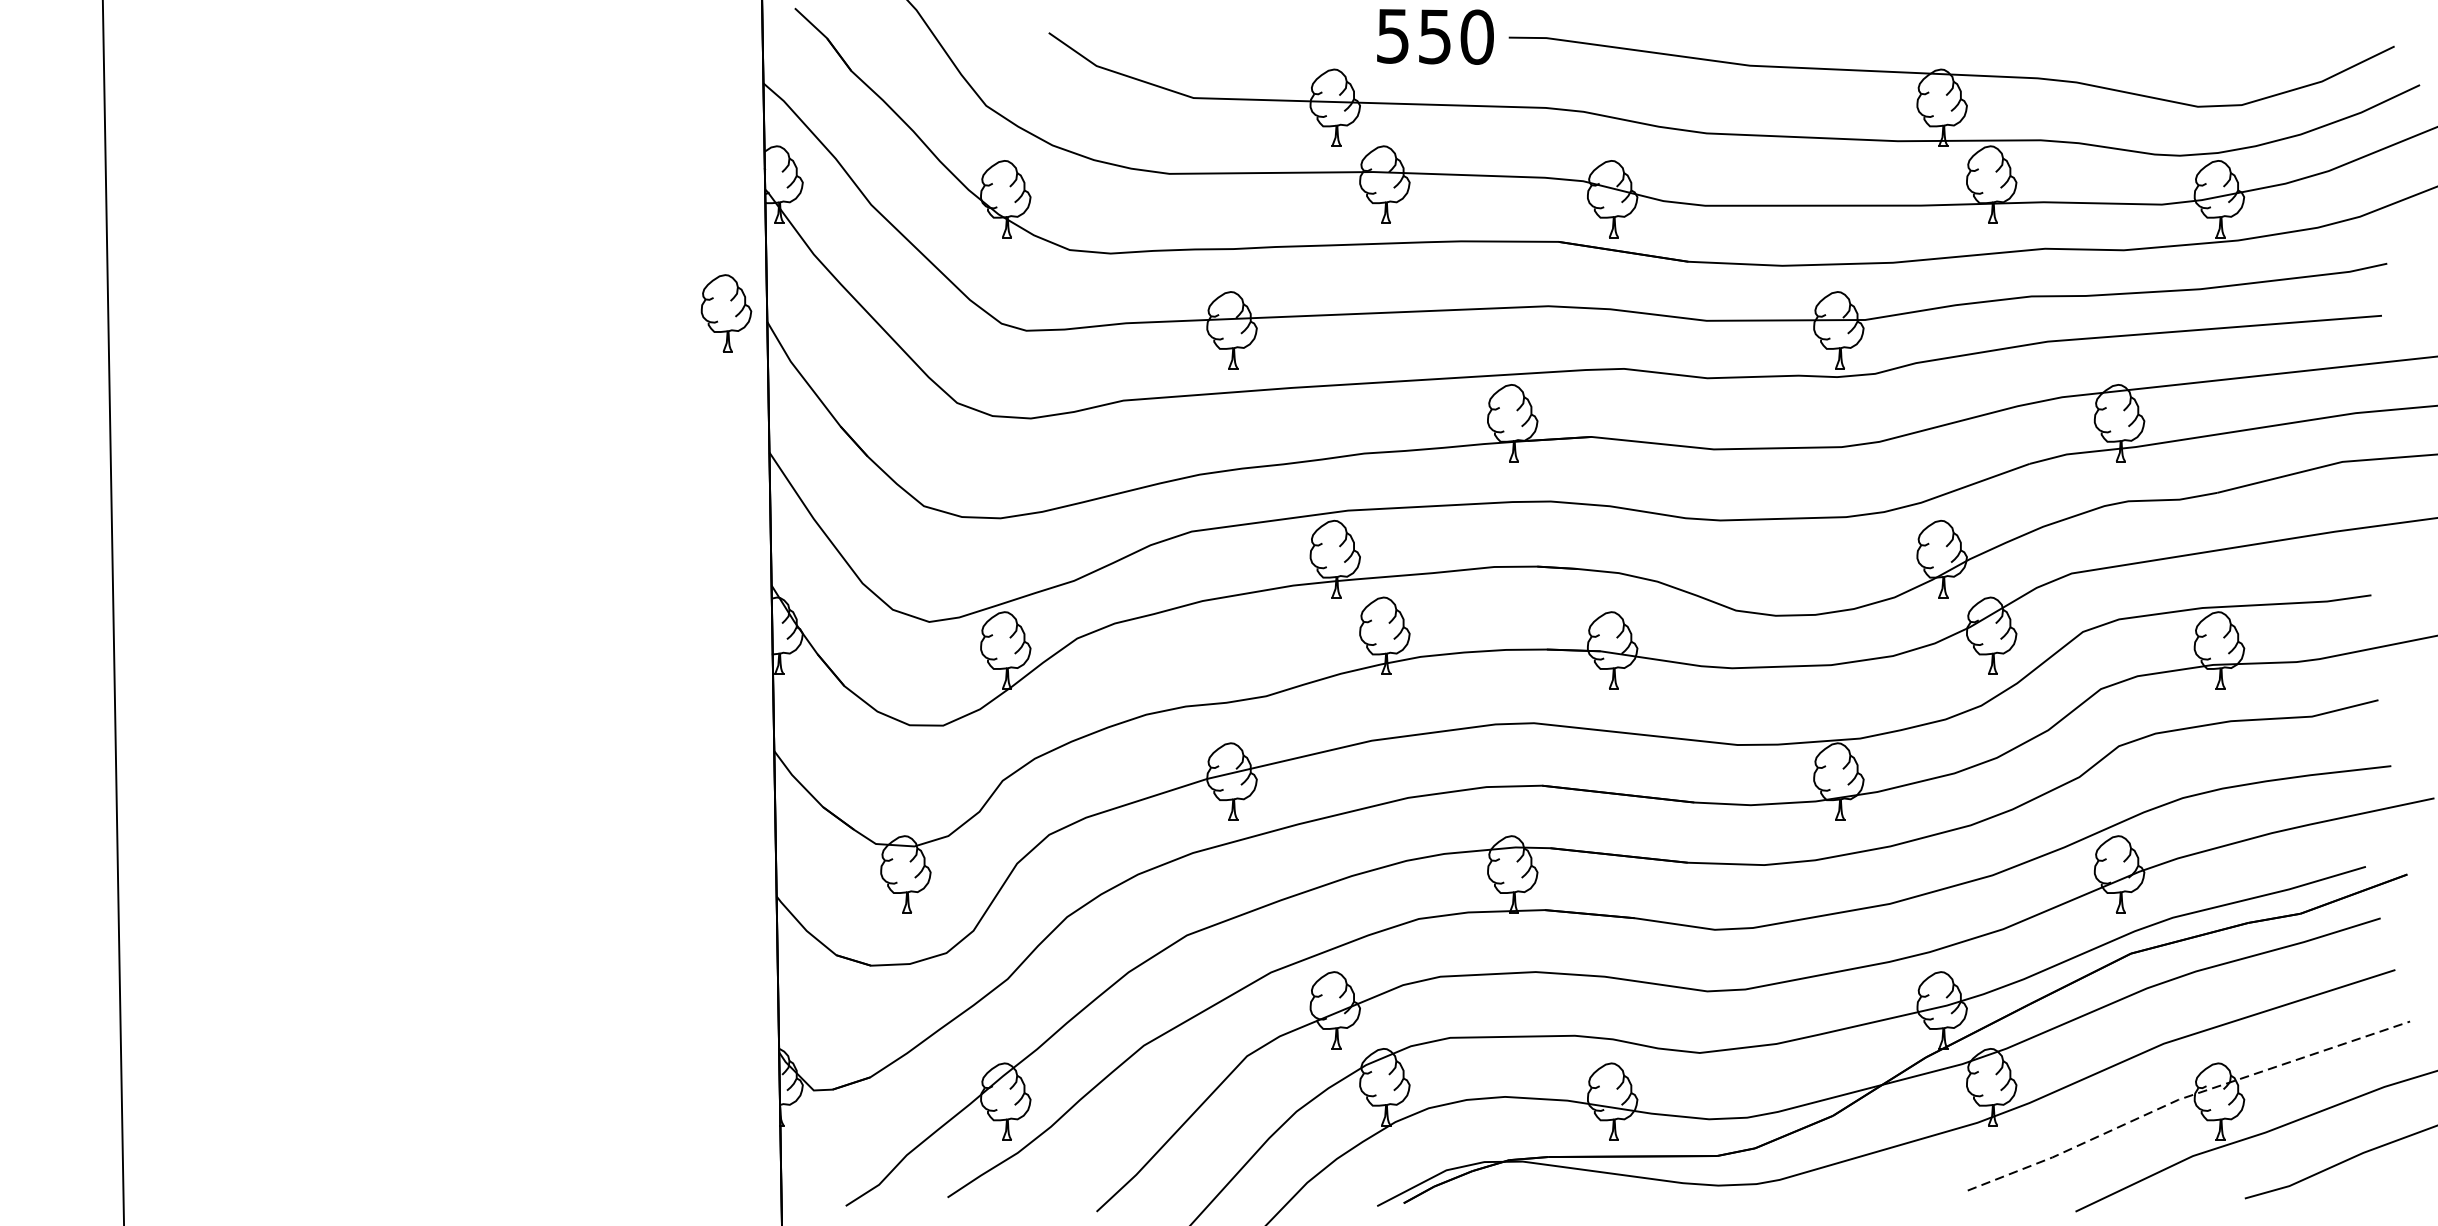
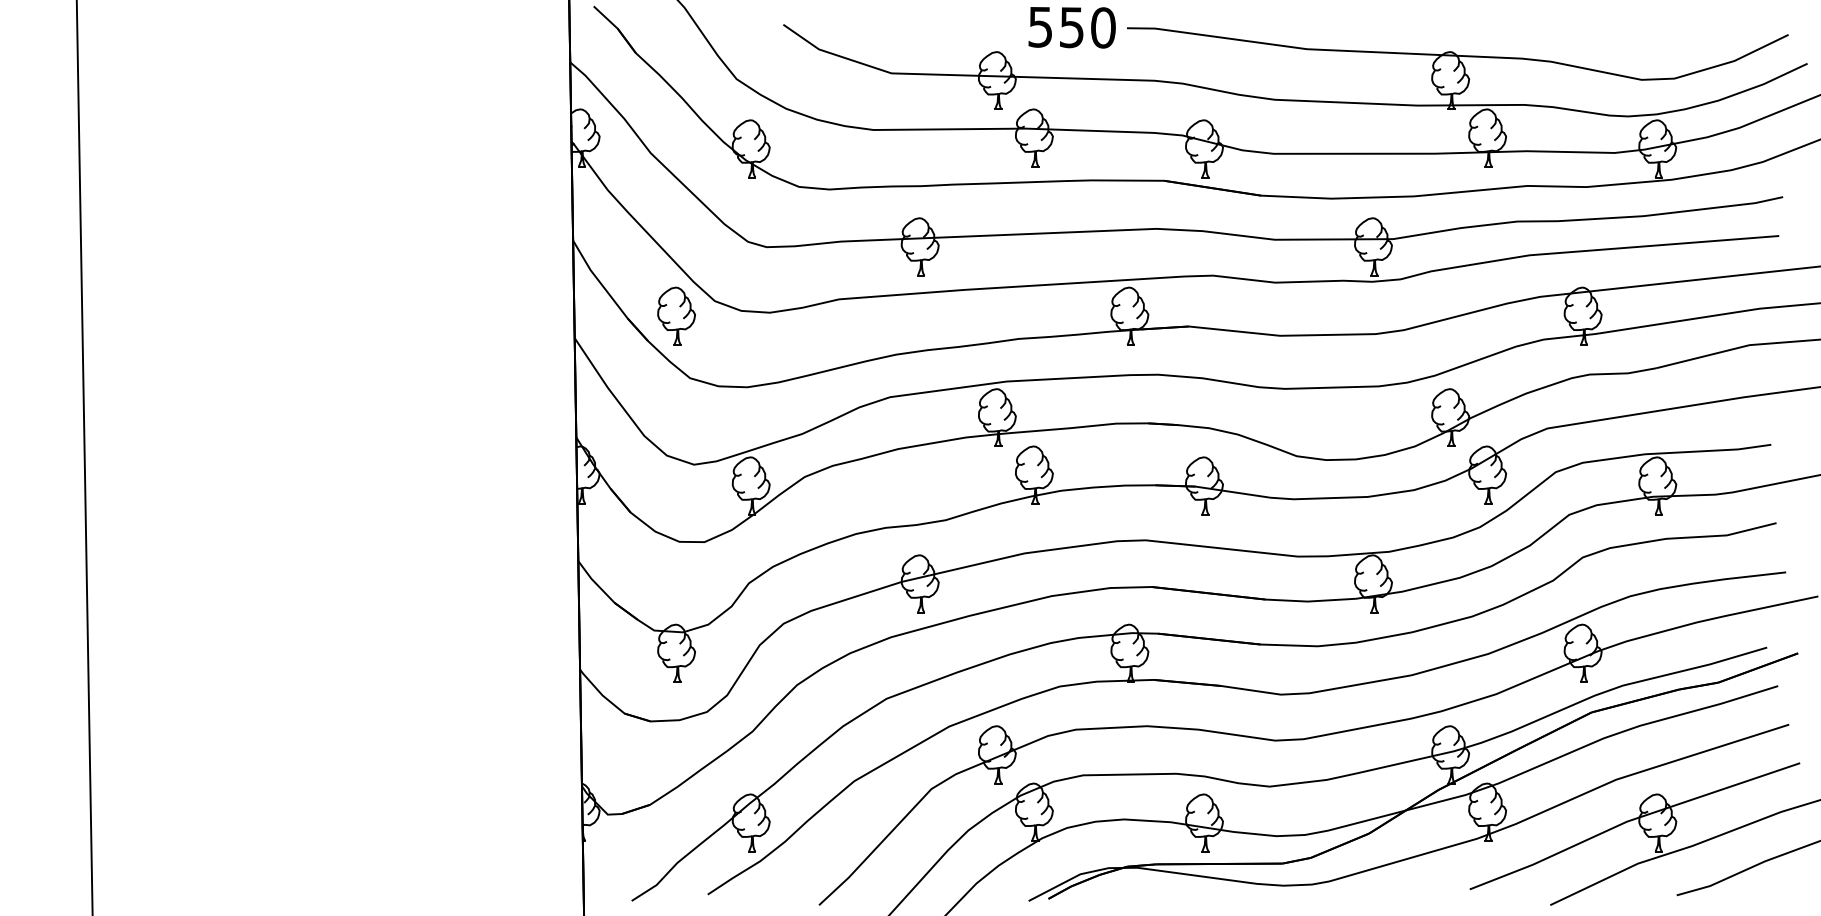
part: (726, 312) -> (676, 315), moved
line: (2182, 1098) -> (1630, 820), dashed -> solid

